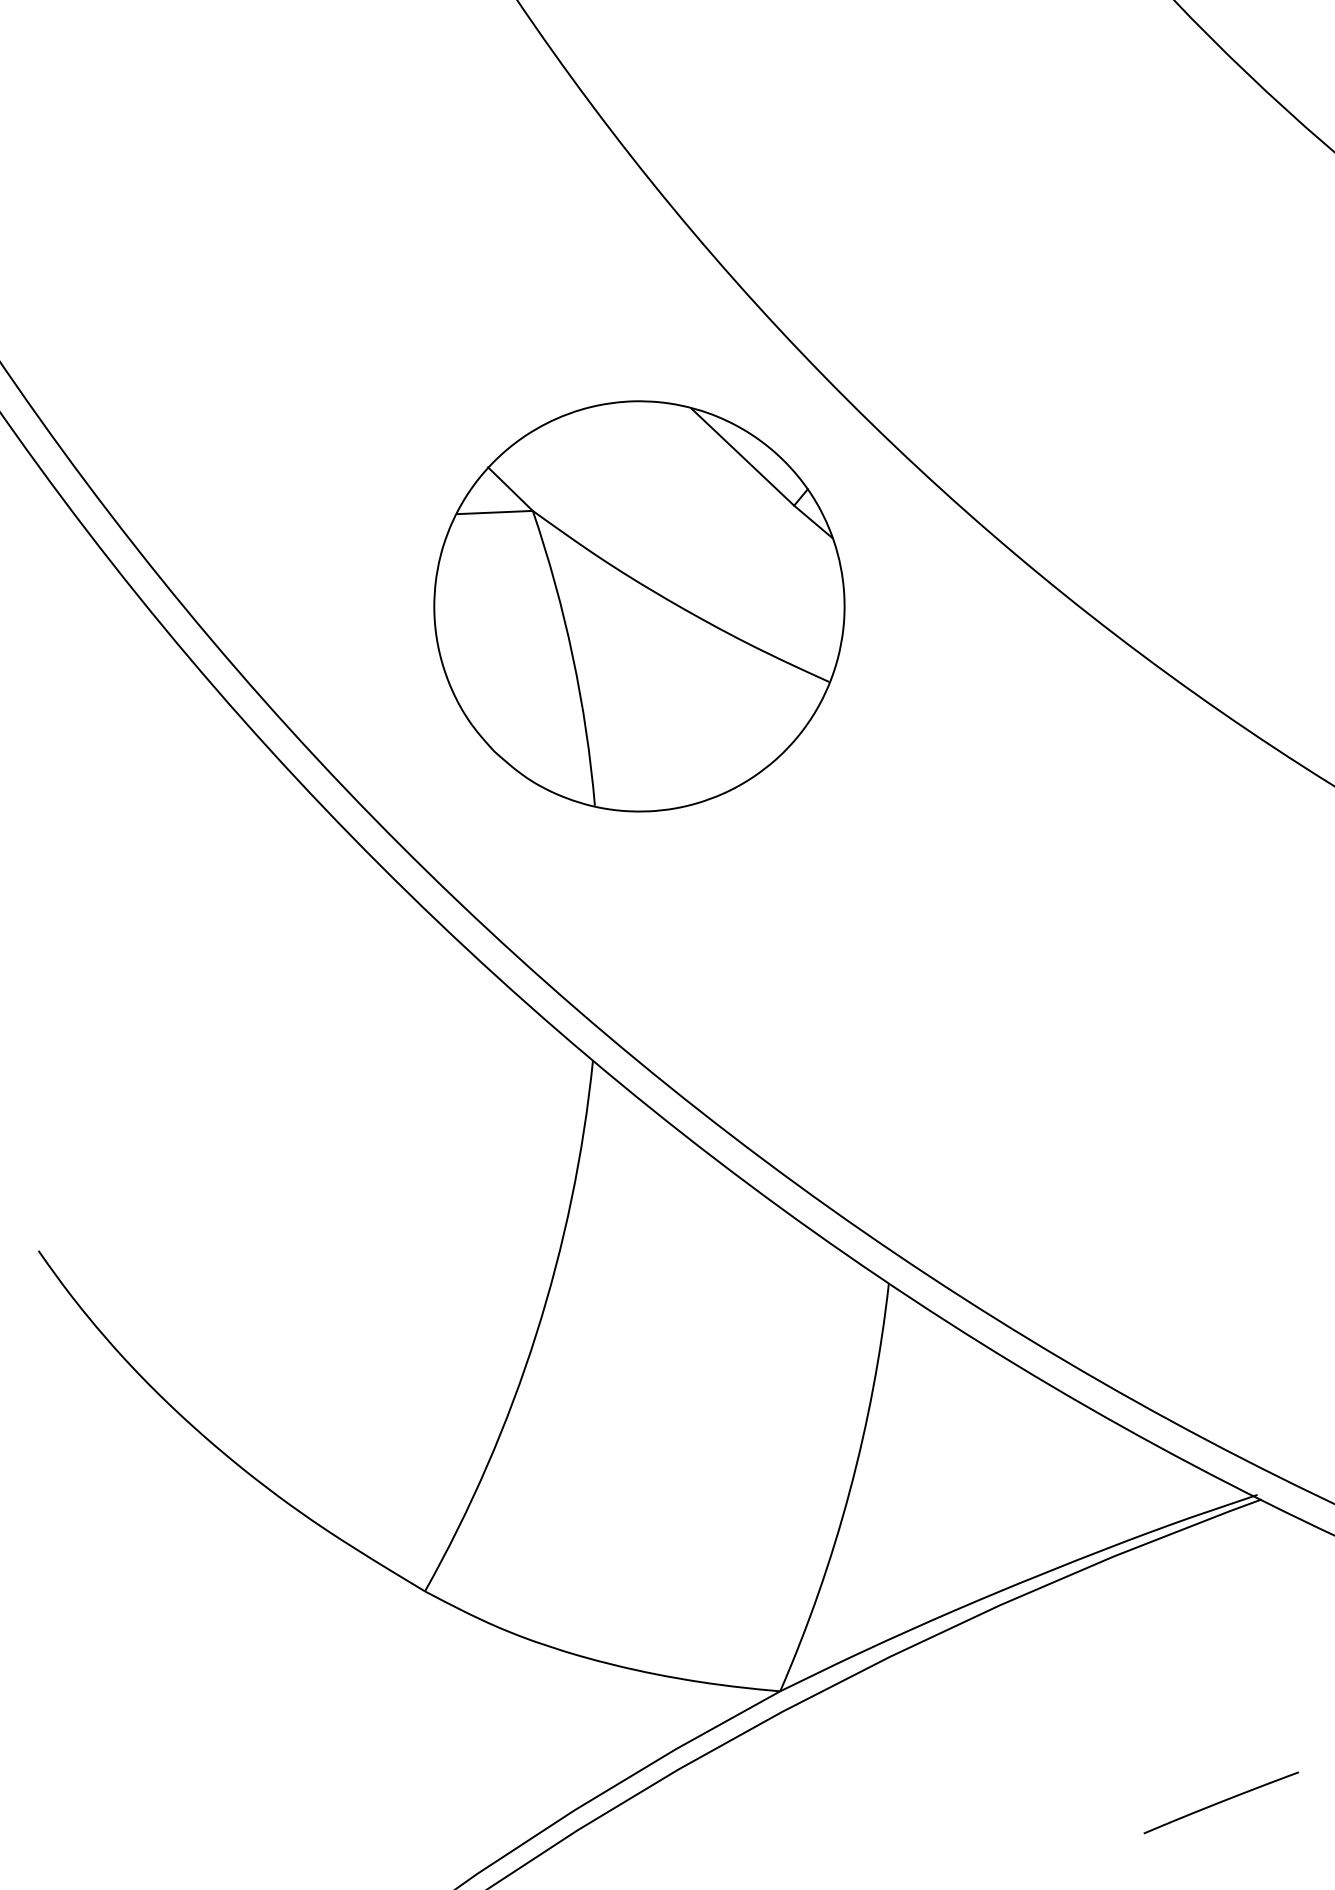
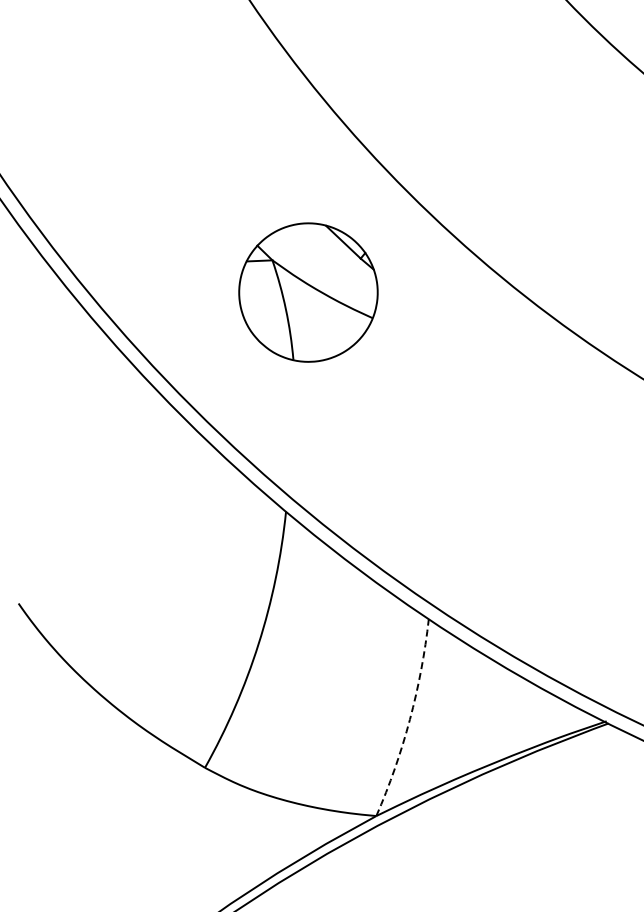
part: (639, 606) -> (308, 292), size x0.7
arc: (848, 1491) -> (409, 719), solid -> dashed
line: (1219, 1802) -> (588, 869), removed

